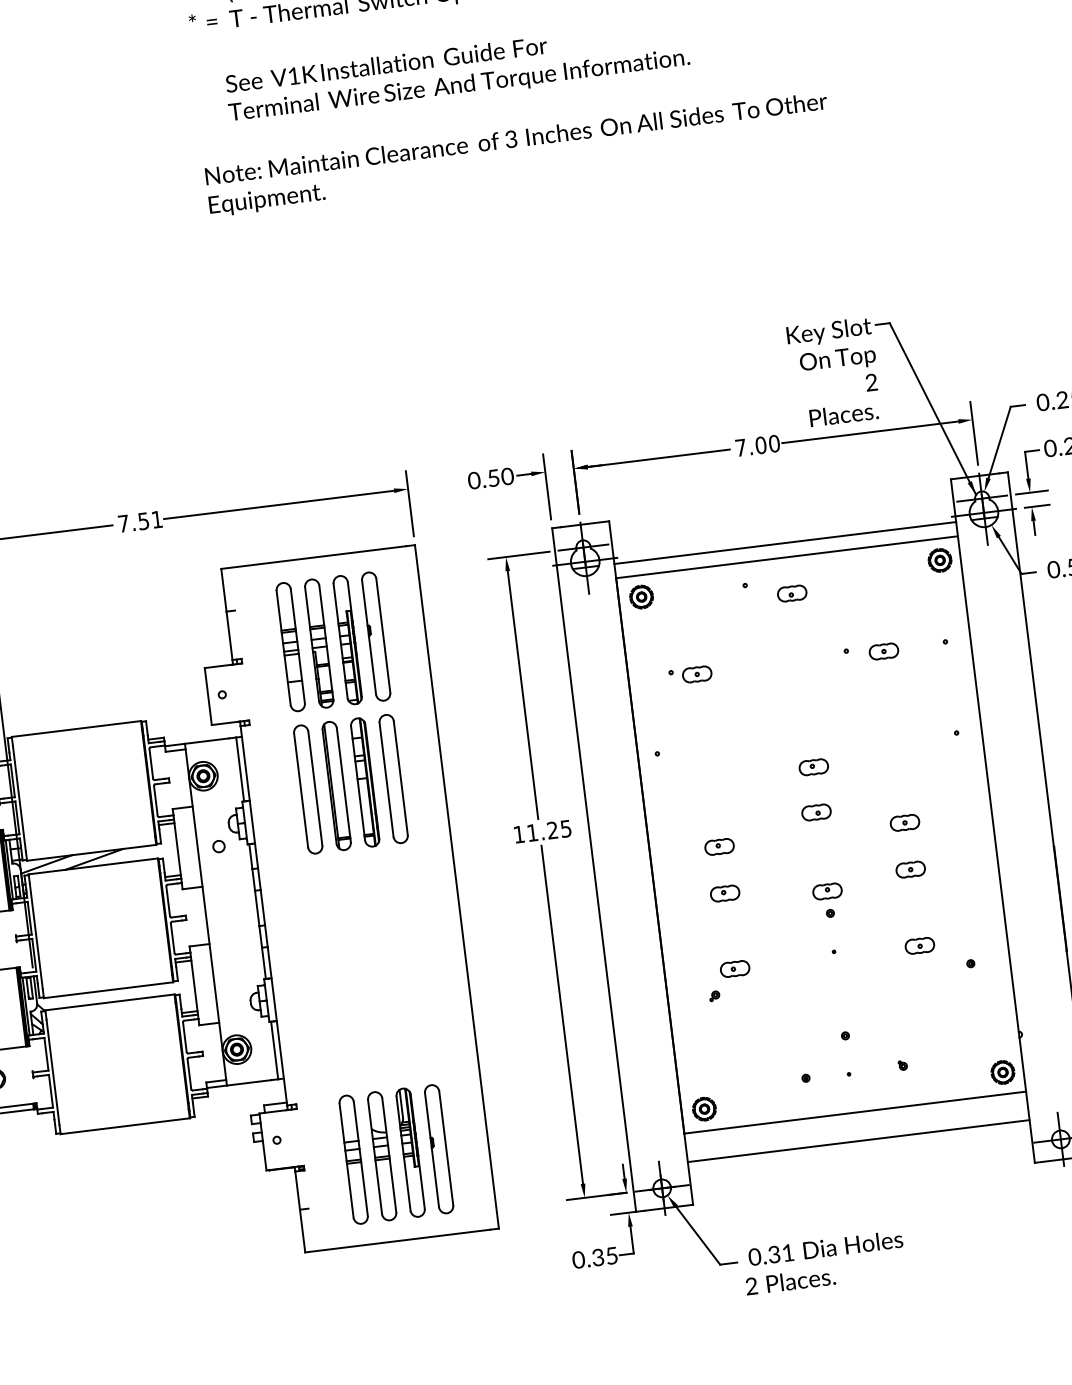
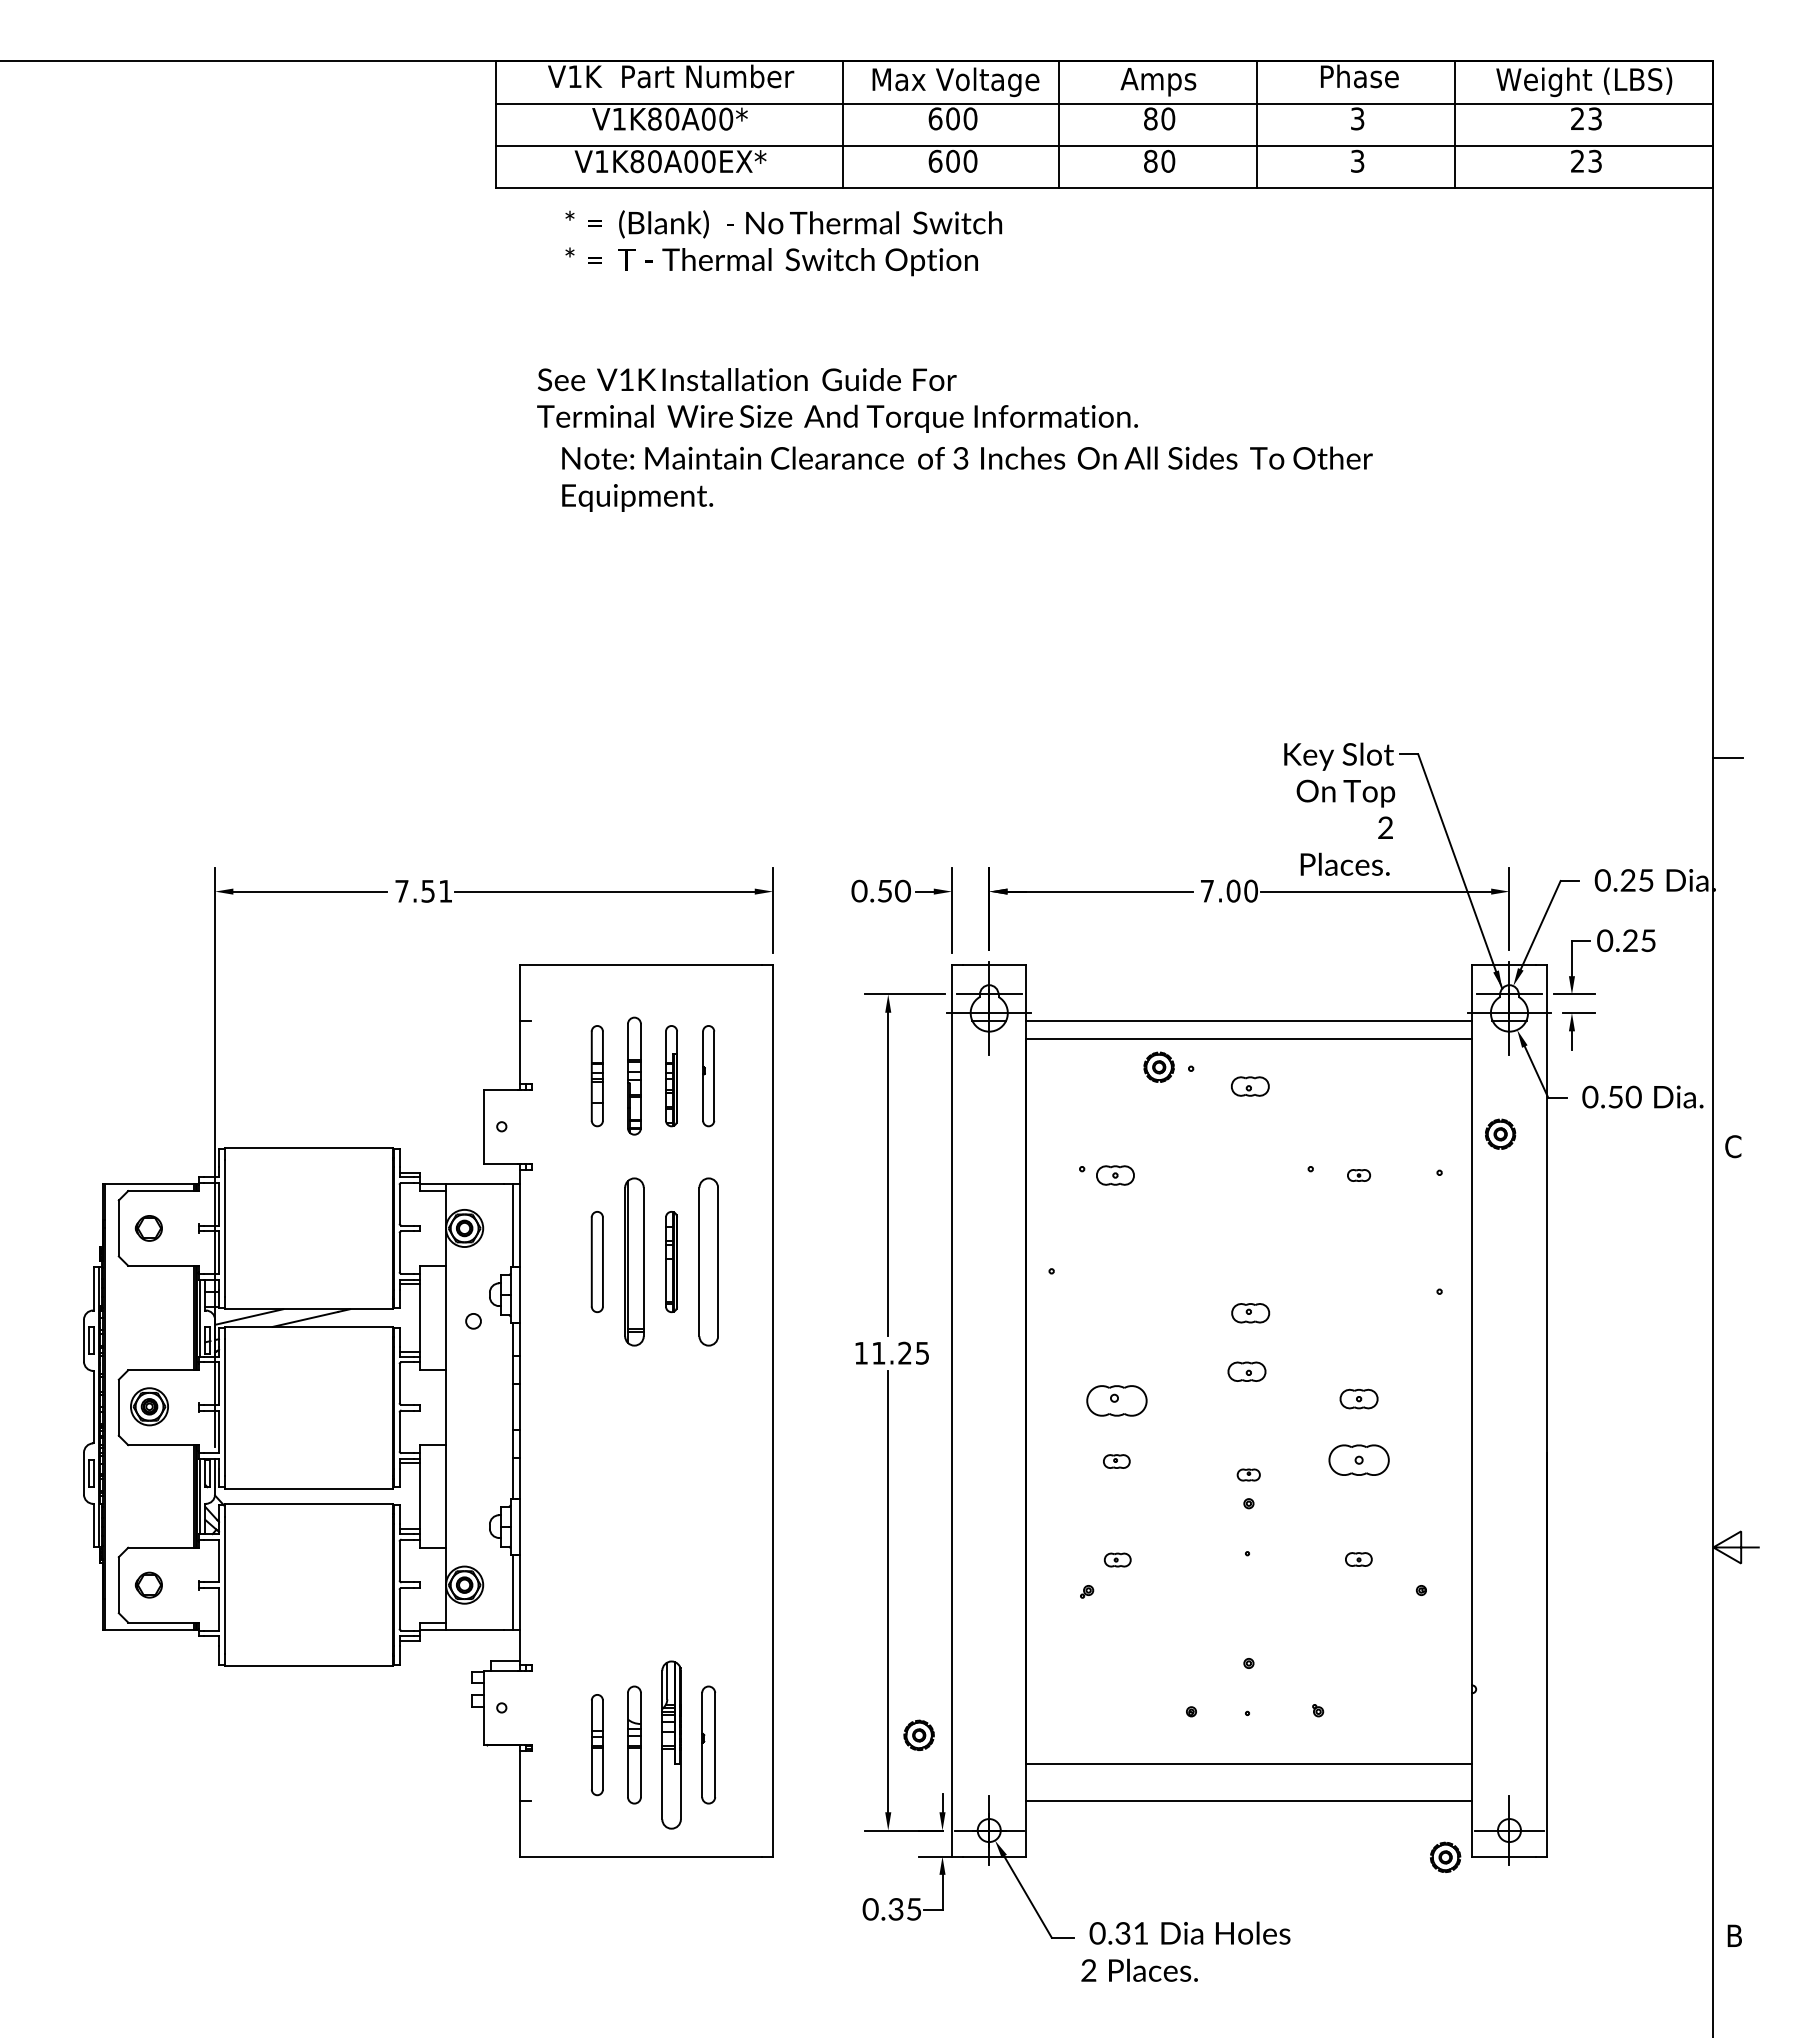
text: (457, 72) -> (837, 400), moved
part: (939, 559) -> (1500, 1133), moved
part: (641, 596) -> (1158, 1066), moved
part: (375, 636) -> (708, 1075), size x0.6
part: (347, 639) -> (671, 1075), size x0.6
part: (319, 643) -> (634, 1075), size x0.7
part: (290, 646) -> (597, 1075), size x0.6
part: (883, 651) -> (1358, 1175), size x0.6
part: (365, 782) -> (671, 1261), size x0.6
part: (308, 789) -> (597, 1261), size x0.6
part: (719, 846) -> (1116, 1400), size x1.6
part: (910, 869) -> (1358, 1459), size x1.6
part: (827, 891) -> (1248, 1474), size x0.6
part: (724, 893) -> (1116, 1461), size x0.7
part: (919, 945) -> (1358, 1559), size x0.7
part: (734, 968) -> (1117, 1559), size x0.7
part: (1002, 1071) -> (1445, 1856), moved
part: (703, 1108) -> (918, 1734), moved
part: (438, 1148) -> (708, 1744), size x0.7
part: (382, 1155) -> (634, 1744), size x0.7
part: (353, 1159) -> (597, 1744), size x0.6

